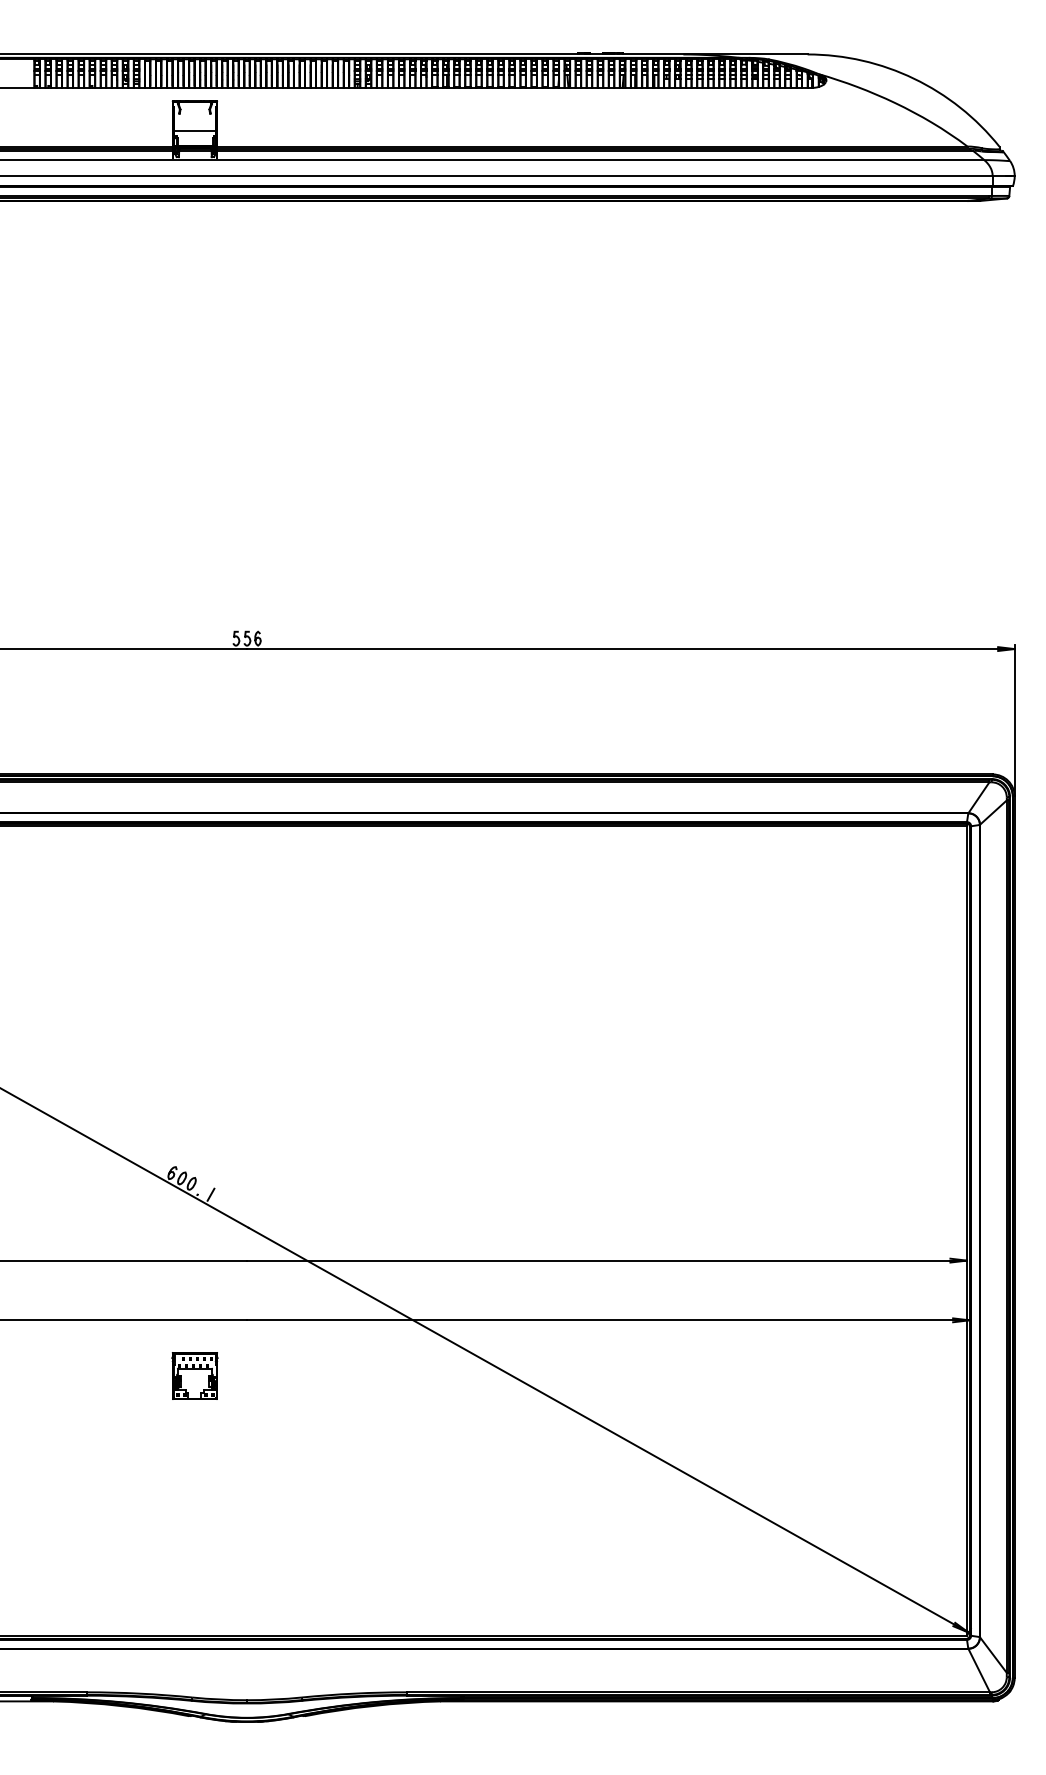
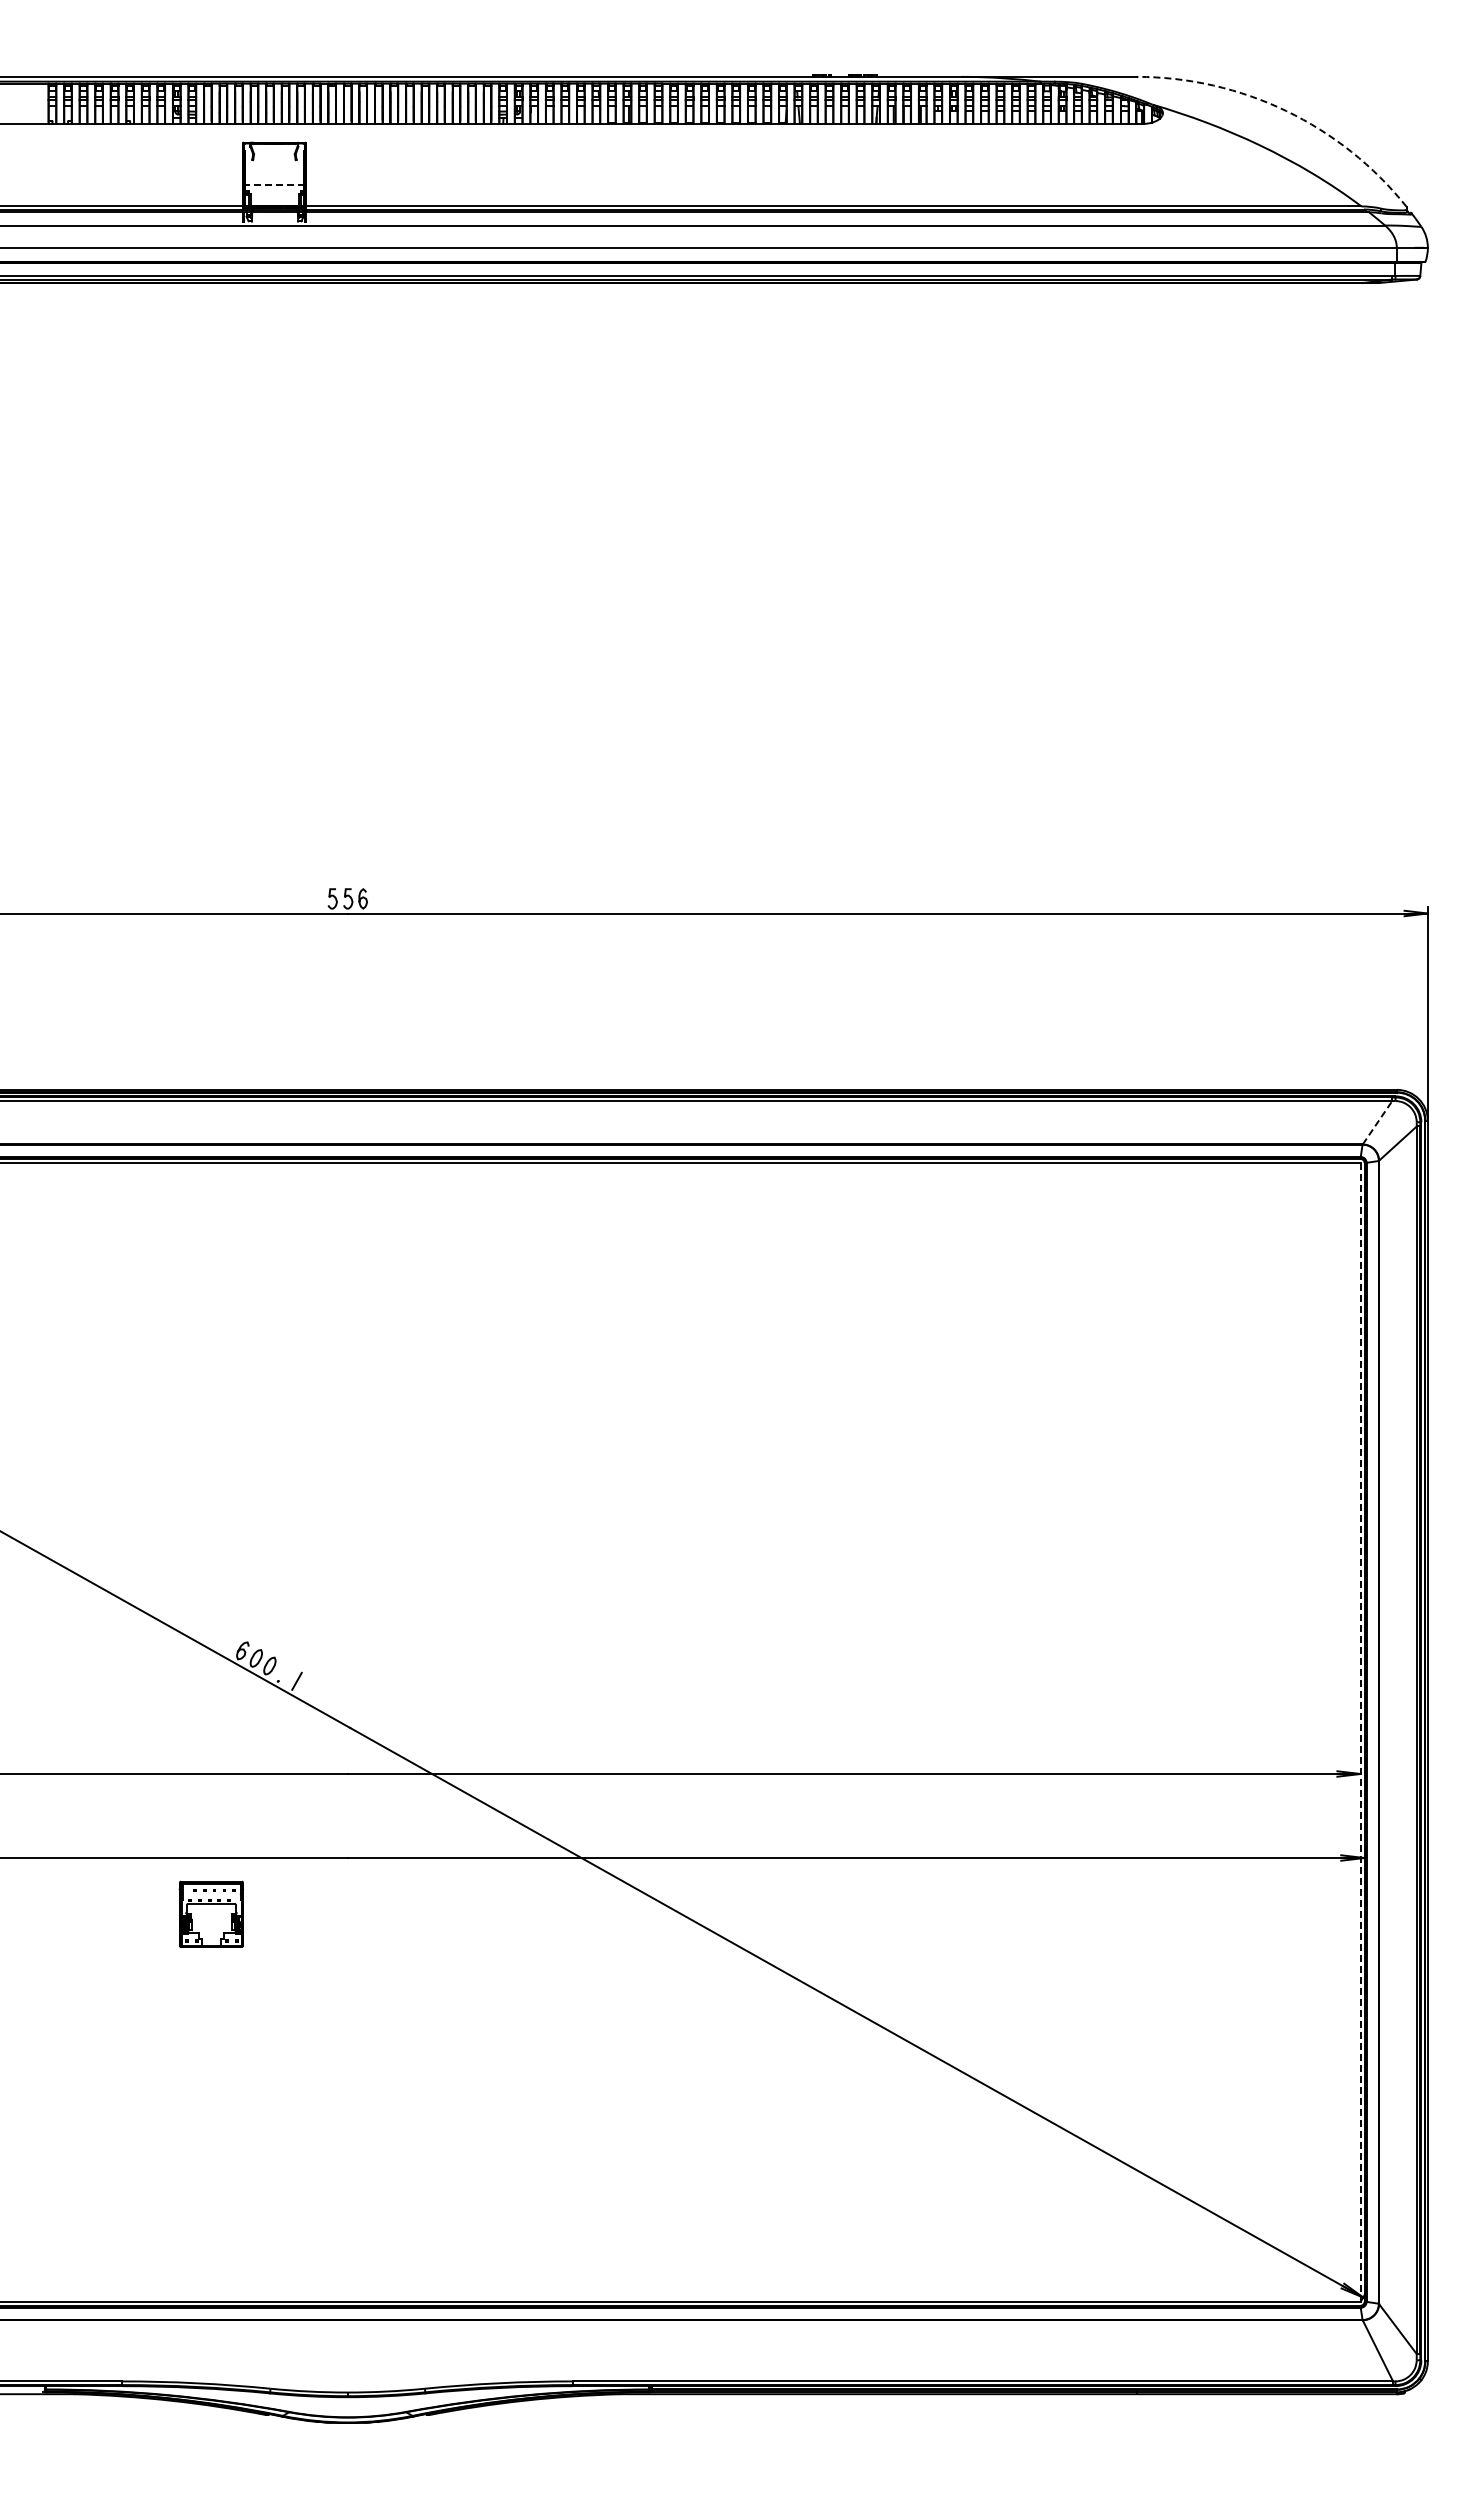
arc: (914, 79) -> (1286, 111), solid -> dashed
line: (195, 130) -> (275, 184), solid -> dashed
line: (978, 797) -> (1377, 1122), solid -> dashed
line: (966, 1231) -> (1360, 1732), solid -> dashed
part: (195, 1375) -> (211, 1913), moved

